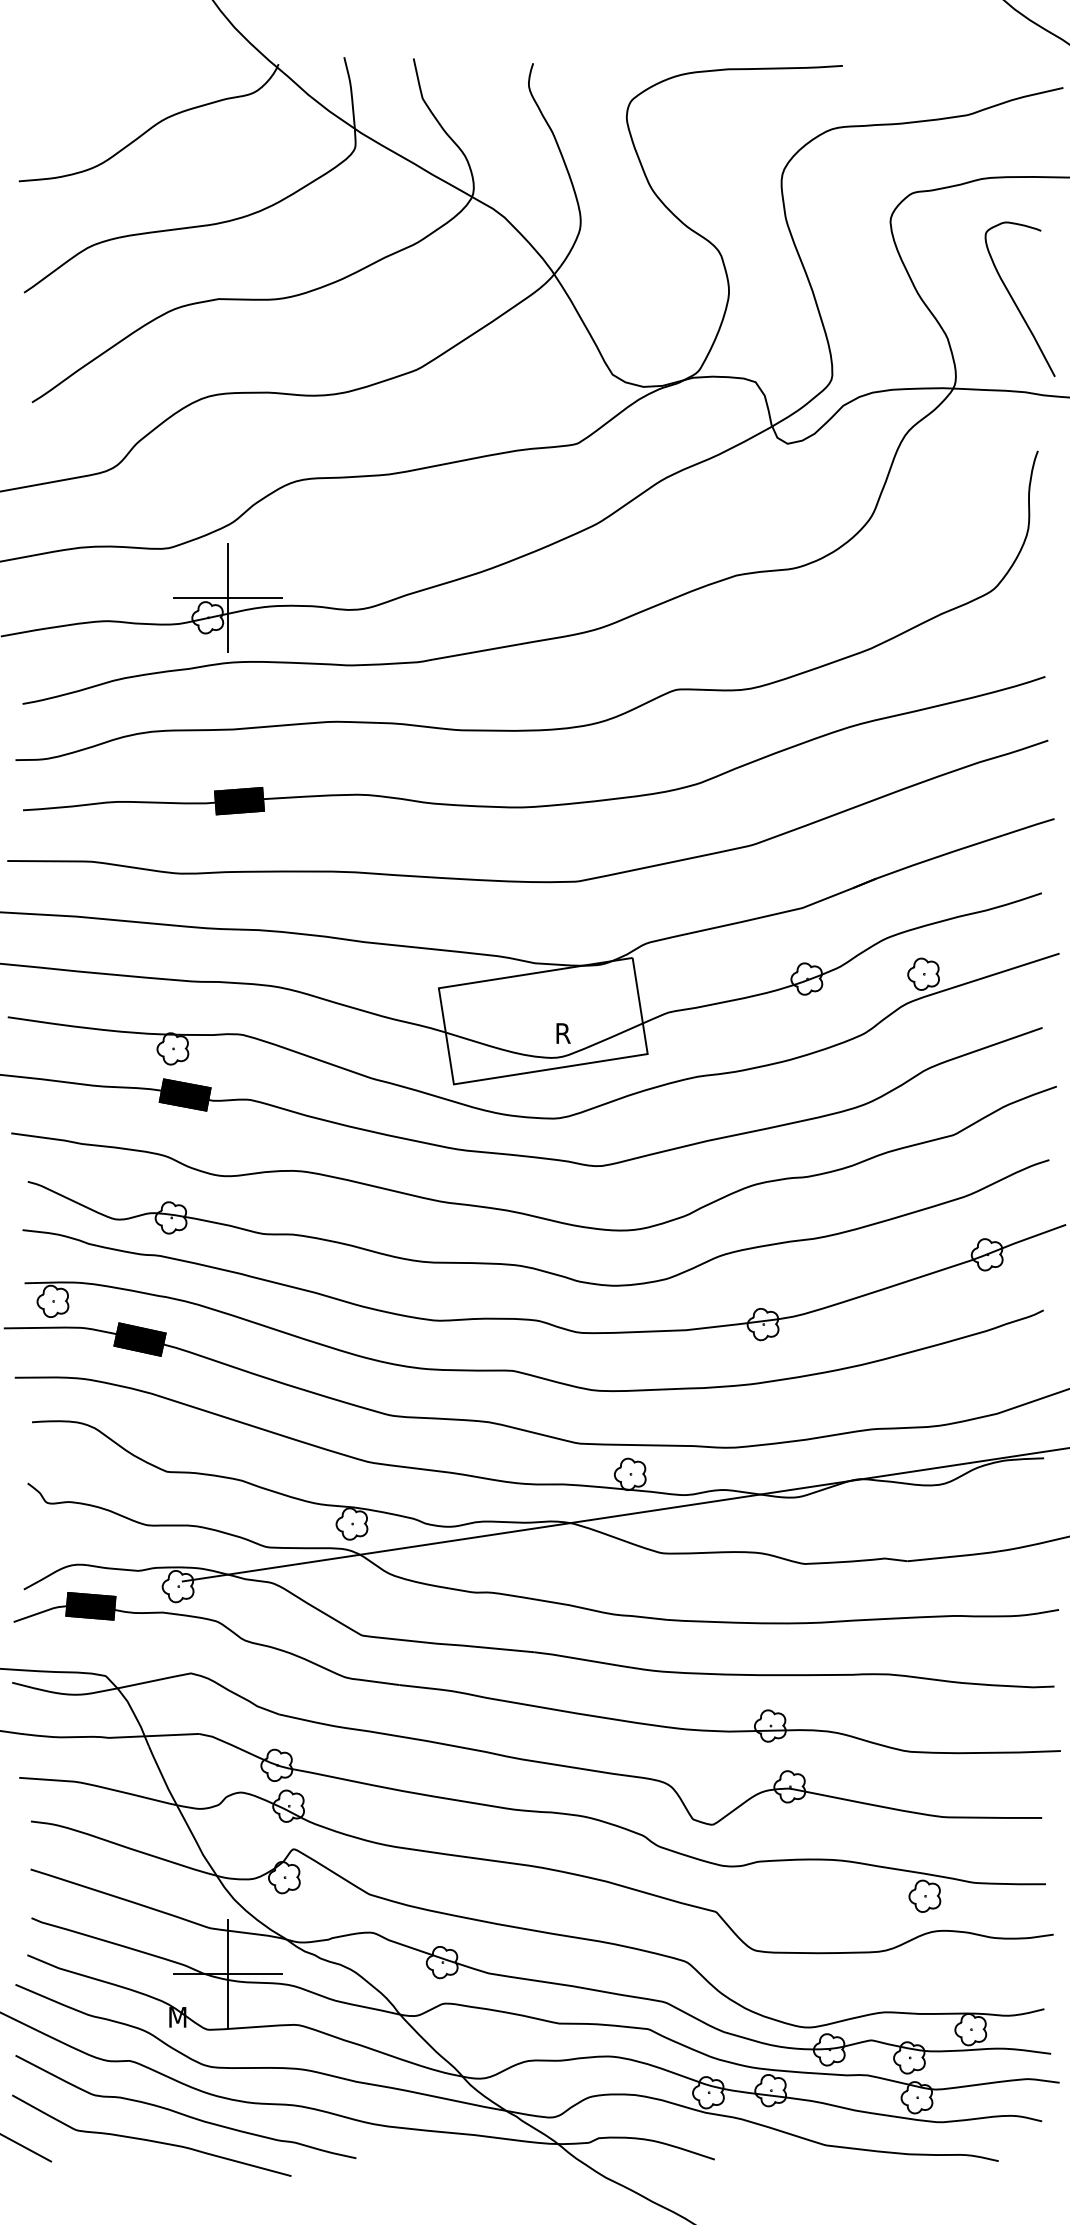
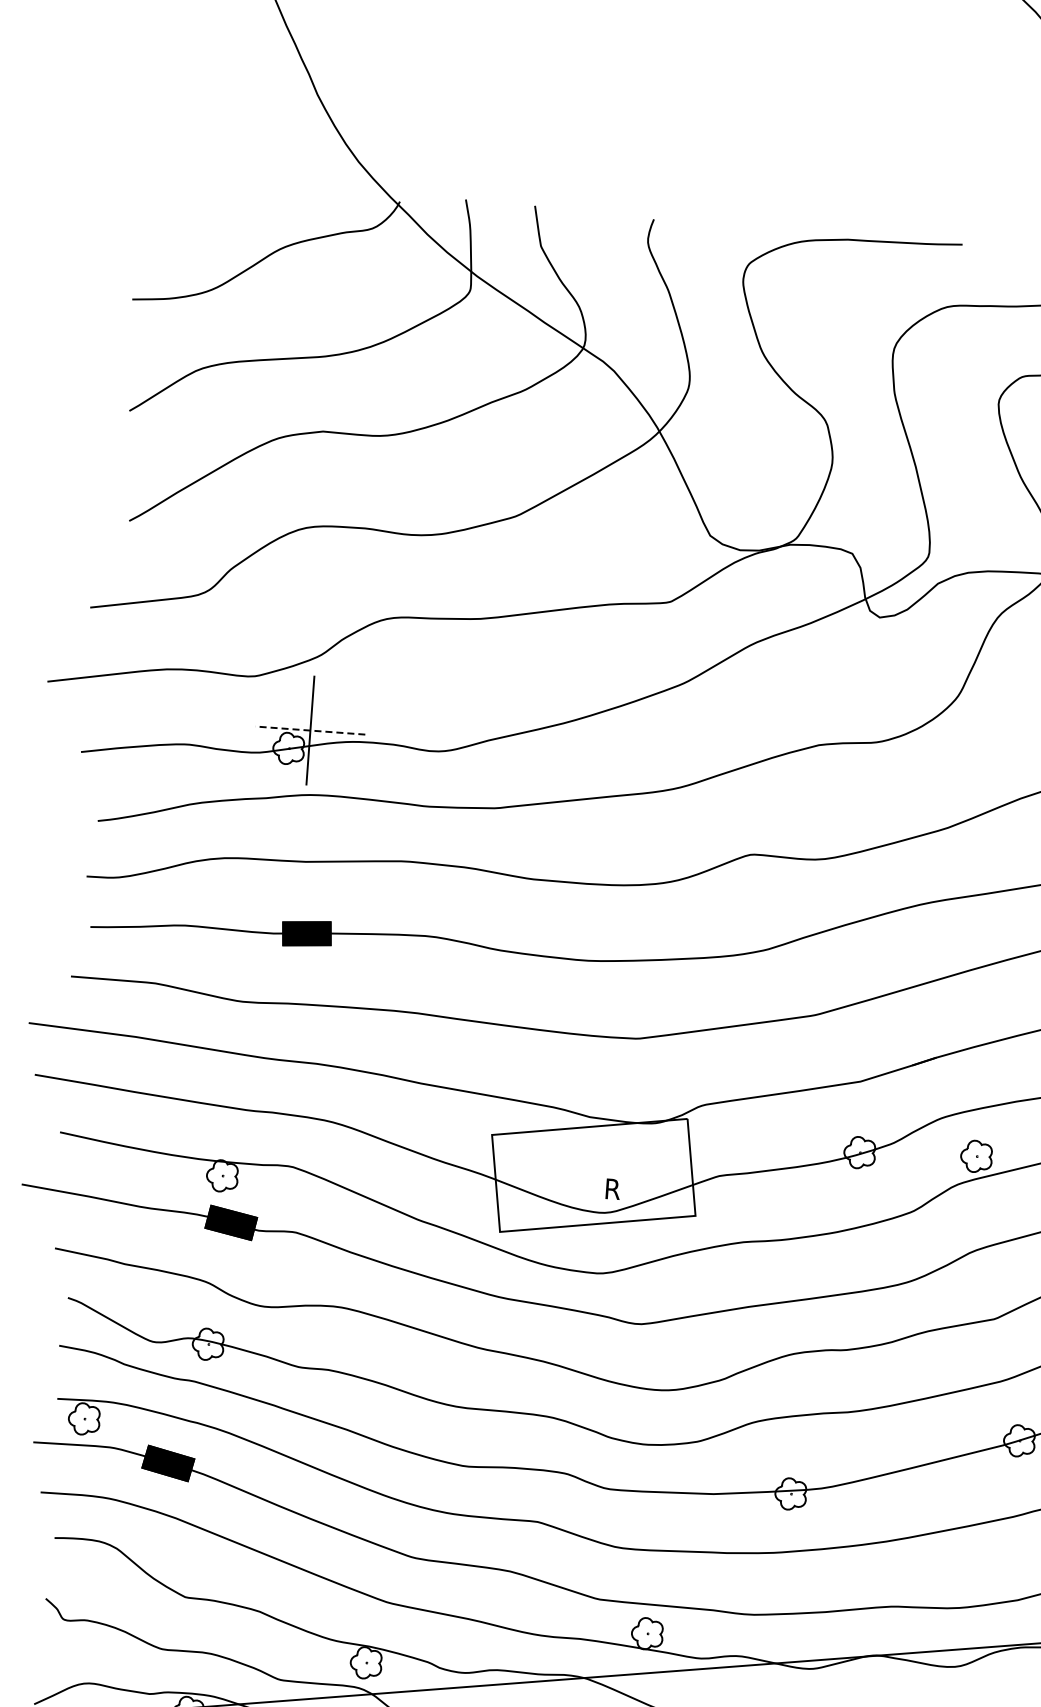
line: (227, 598) -> (309, 730), solid -> dashed

